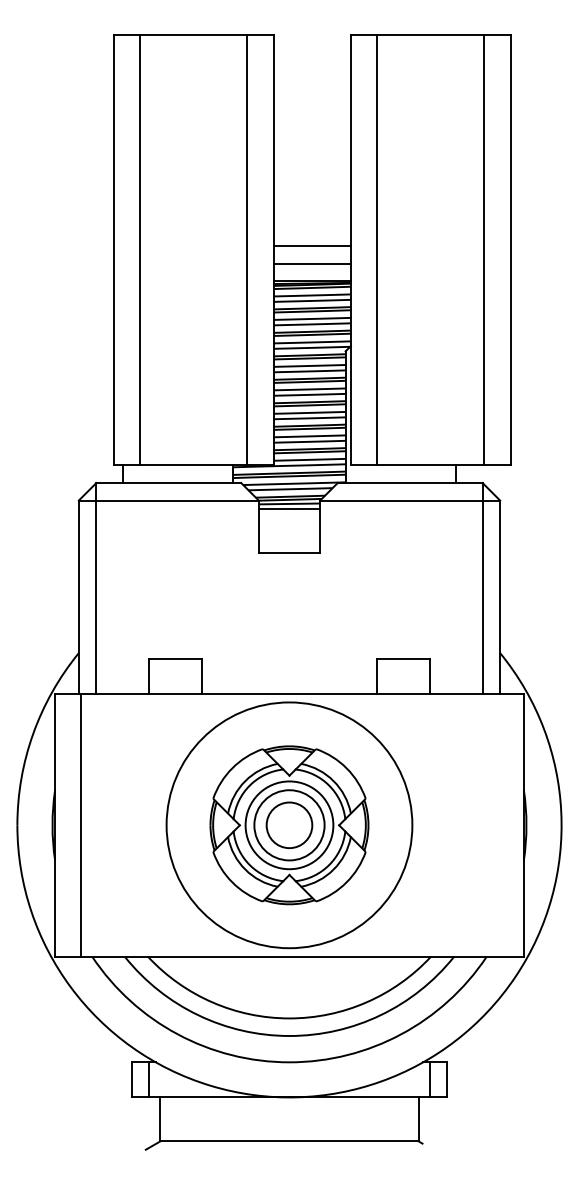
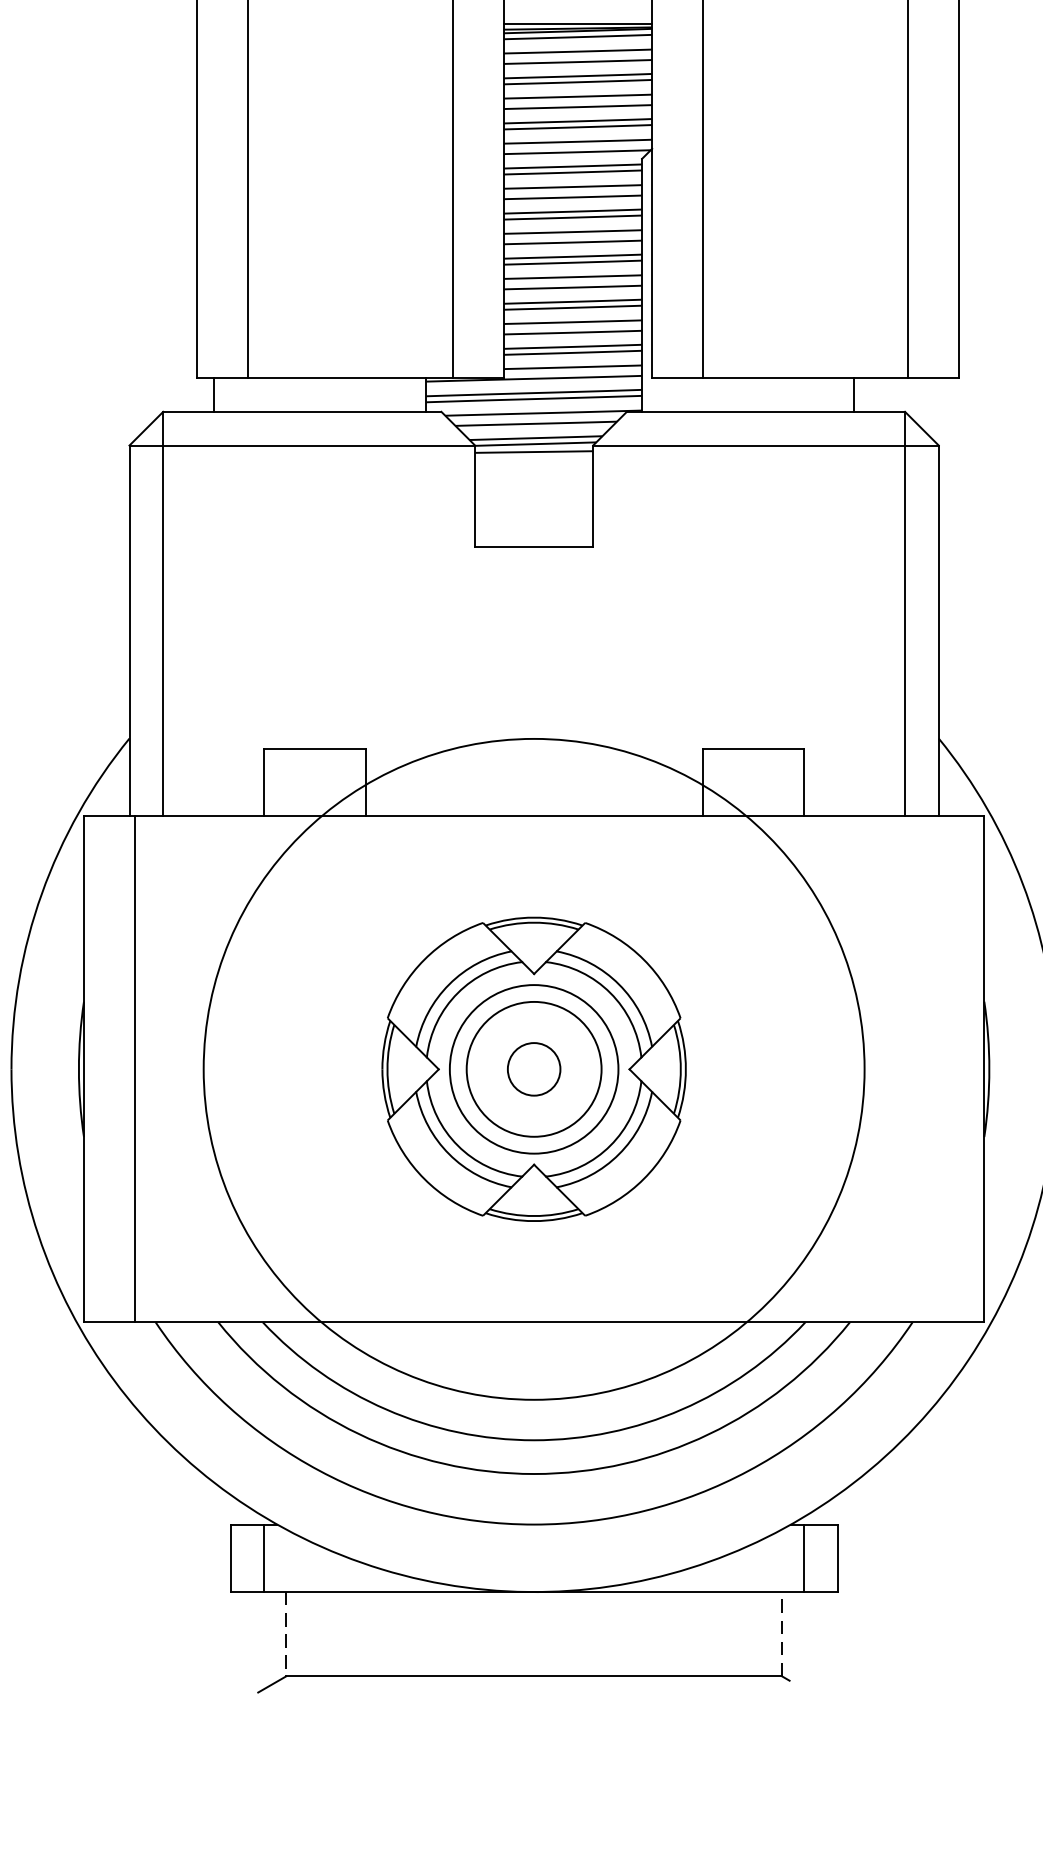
line: (289, 509) -> (534, 462), removed
circle: (289, 825) -> (534, 1069), size x0.6
circle: (289, 825) -> (534, 1069), size x1.4
line: (160, 1119) -> (286, 1634), solid -> dashed
line: (418, 1119) -> (781, 1634), solid -> dashed

